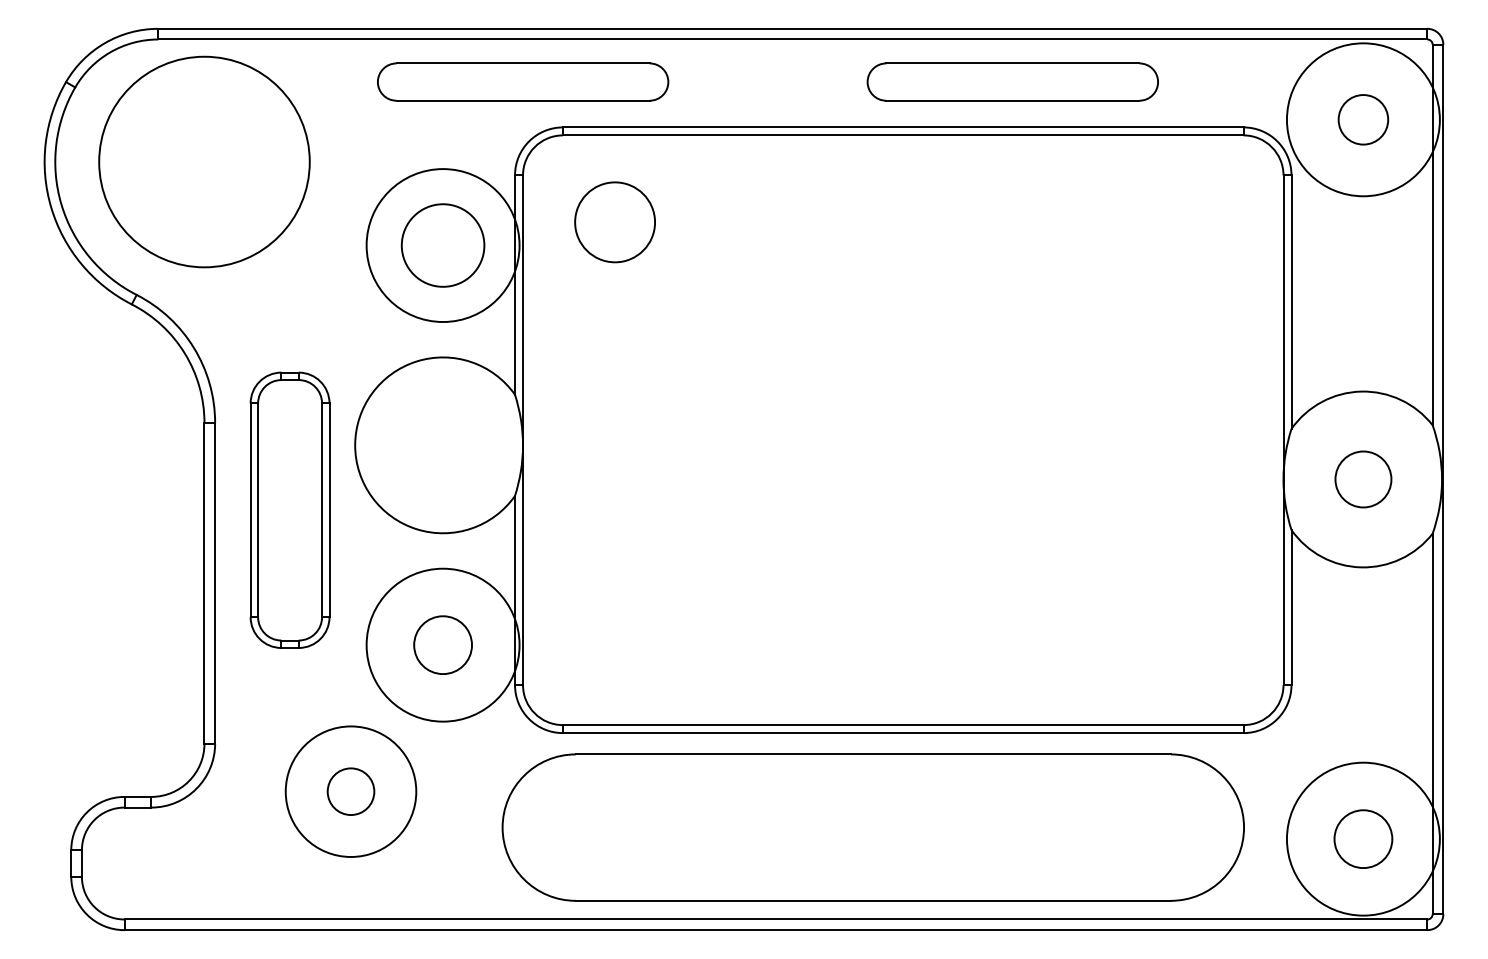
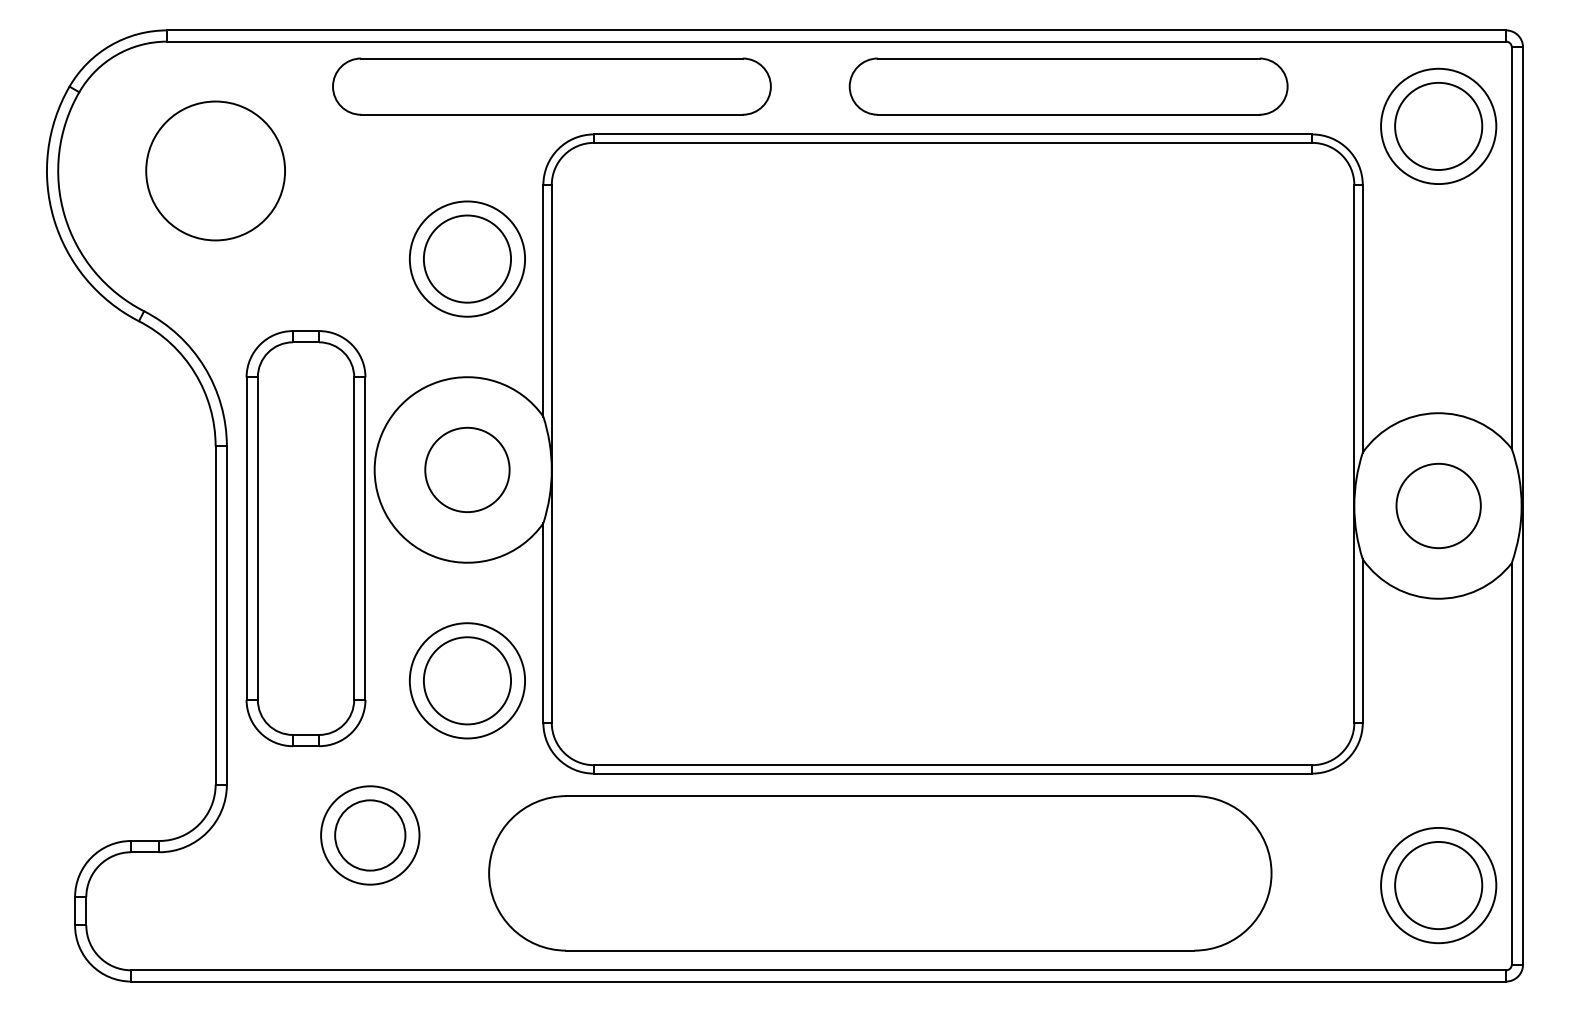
part: (522, 81) -> (551, 85), size x1.43
part: (1012, 81) -> (1068, 85), size x1.43
circle: (1363, 119) -> (1438, 126), size x0.71
circle: (1363, 119) -> (1438, 126), size x1.67
circle: (204, 161) -> (215, 170), size x0.62
circle: (614, 222) -> (466, 470), moved
circle: (442, 245) -> (466, 259), size x0.71
circle: (1363, 479) -> (1438, 506), size x1.43
part: (289, 509) -> (305, 537), size x1.43
circle: (442, 644) -> (466, 680), size x0.71
circle: (442, 644) -> (466, 680), size x1.43
circle: (350, 791) -> (369, 835), size x0.71
circle: (350, 791) -> (369, 835), size x1.43
part: (872, 827) -> (879, 873), moved
circle: (1363, 838) -> (1438, 884), size x0.71
circle: (1363, 838) -> (1438, 884), size x1.43

